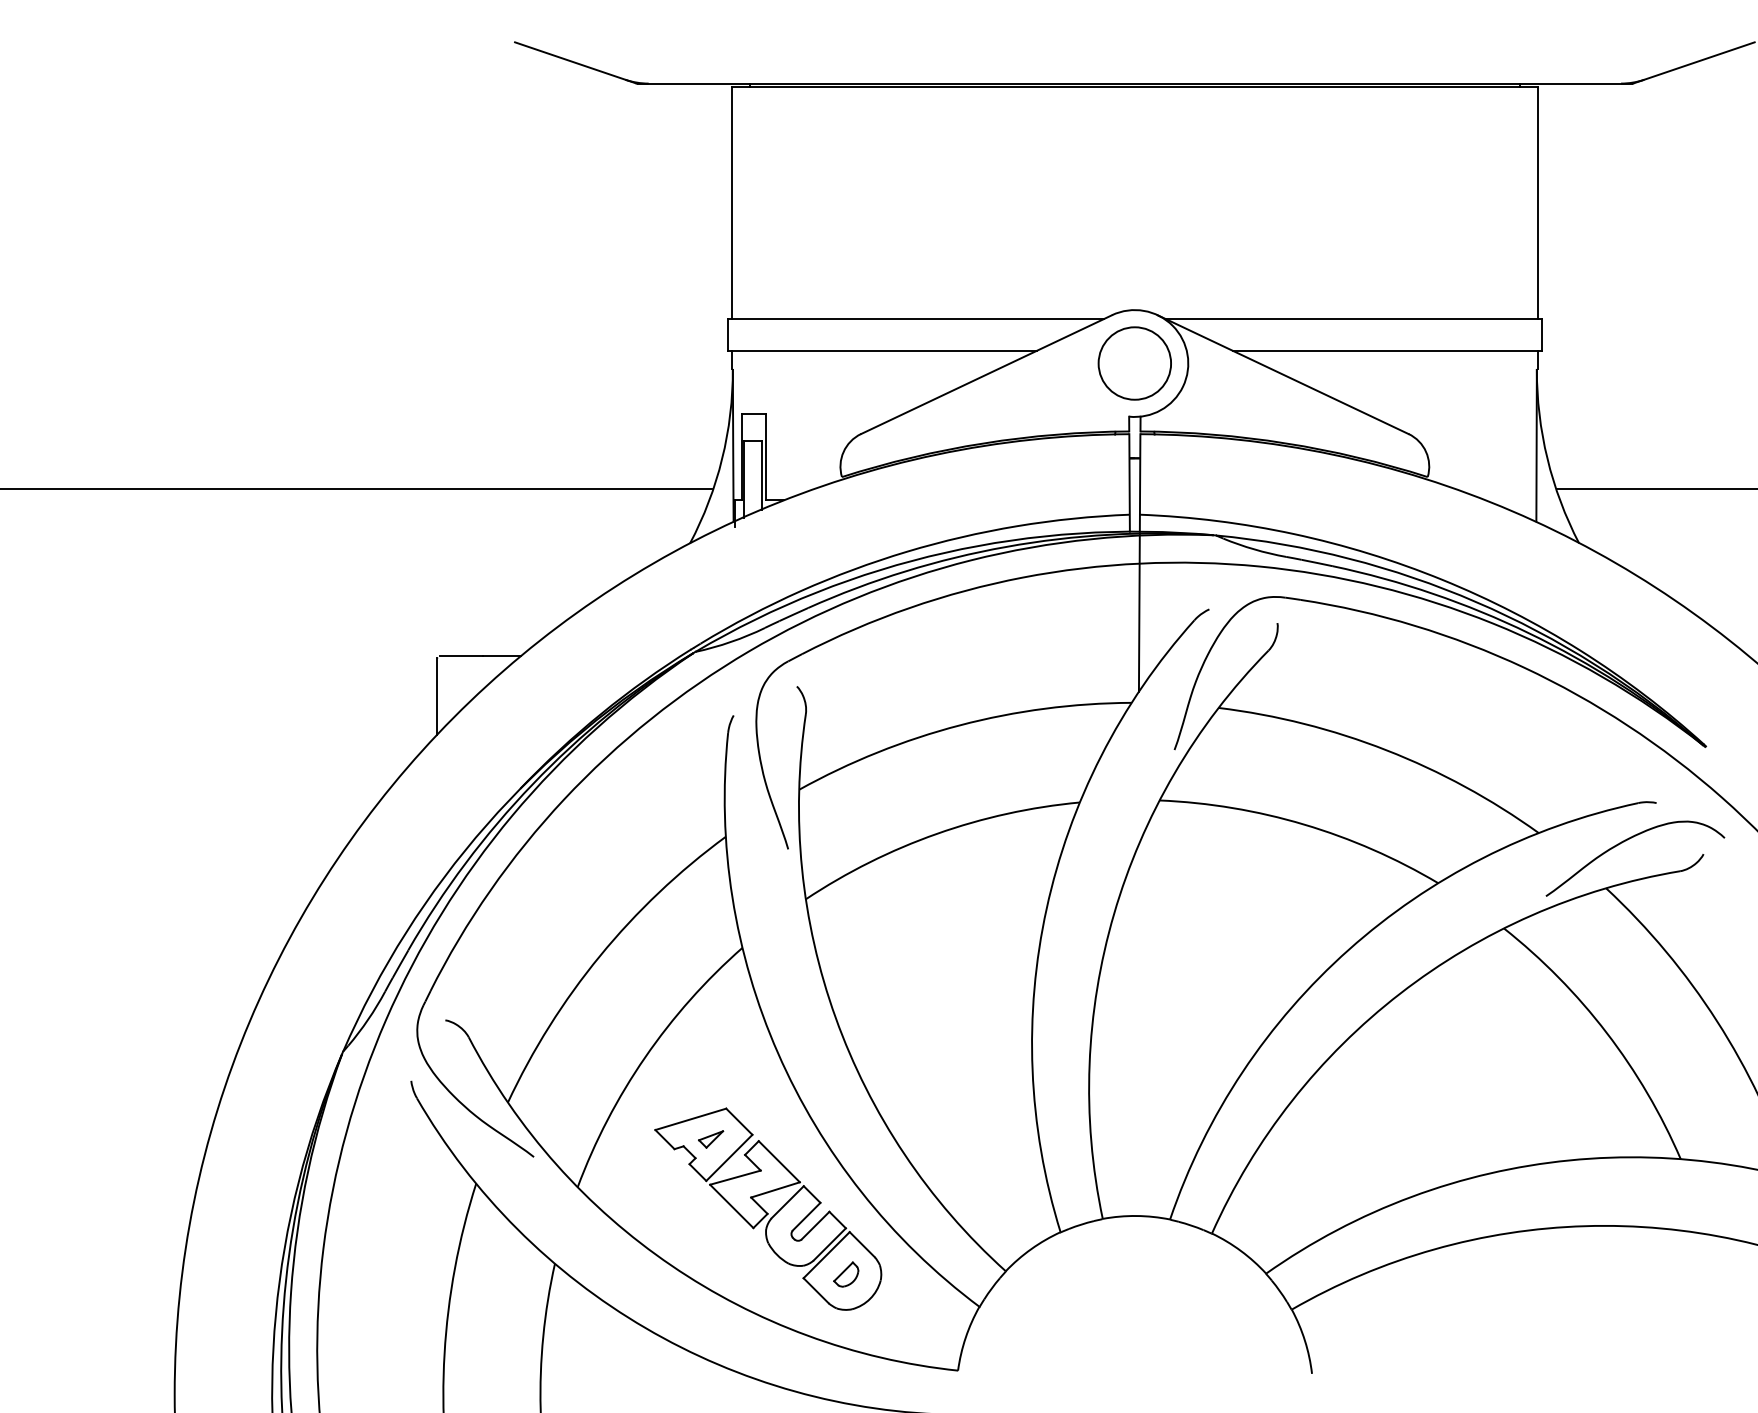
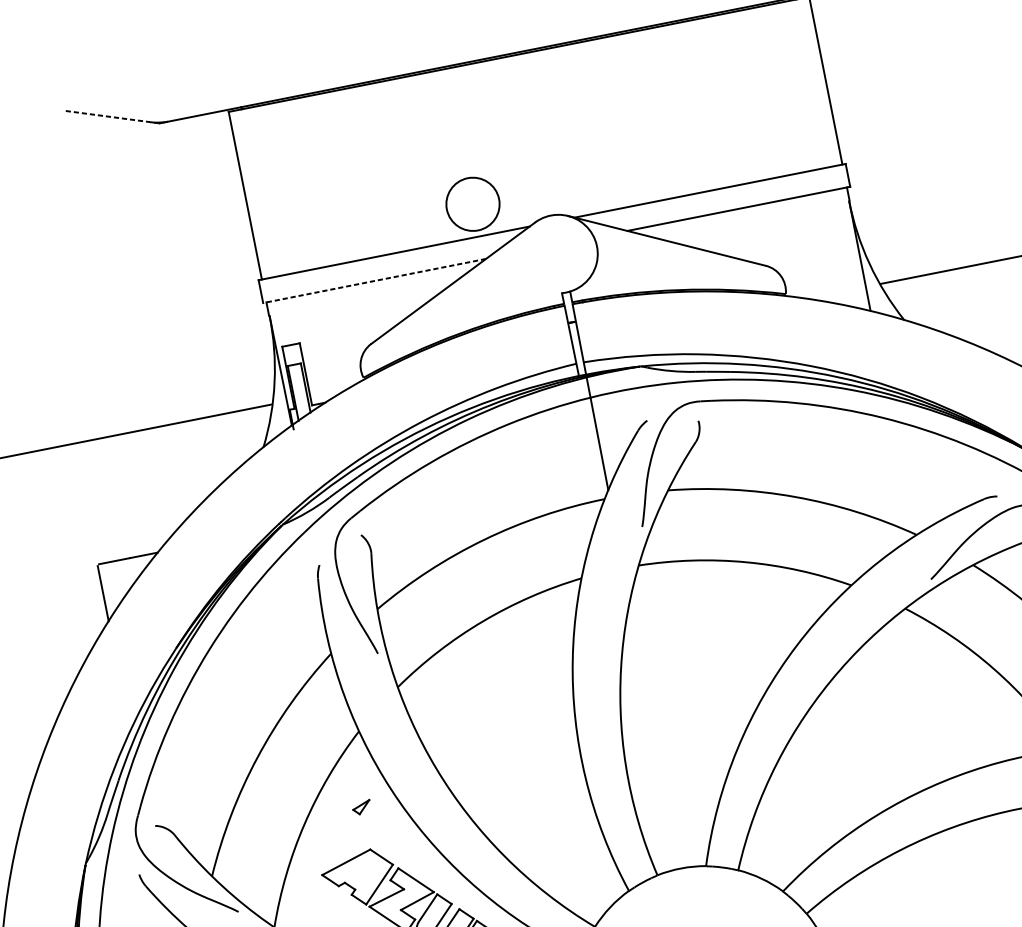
line: (575, 62) -> (112, 116), solid -> dashed
line: (882, 350) -> (374, 280), solid -> dashed
circle: (1134, 363) -> (472, 204), moved
part: (711, 1139) -> (362, 807), moved

